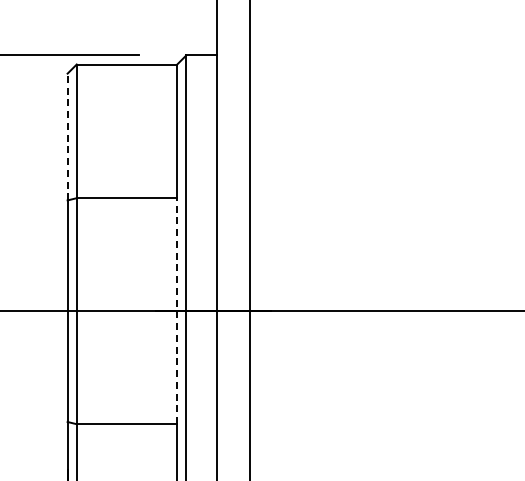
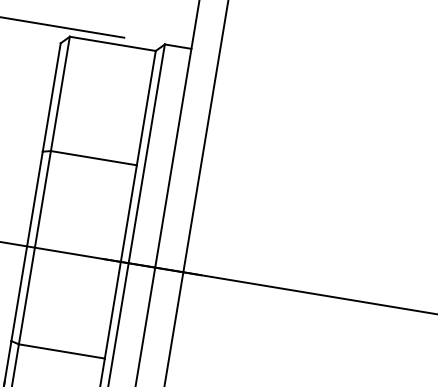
line: (67, 136) -> (51, 97), dashed -> solid
line: (177, 310) -> (121, 261), dashed -> solid

